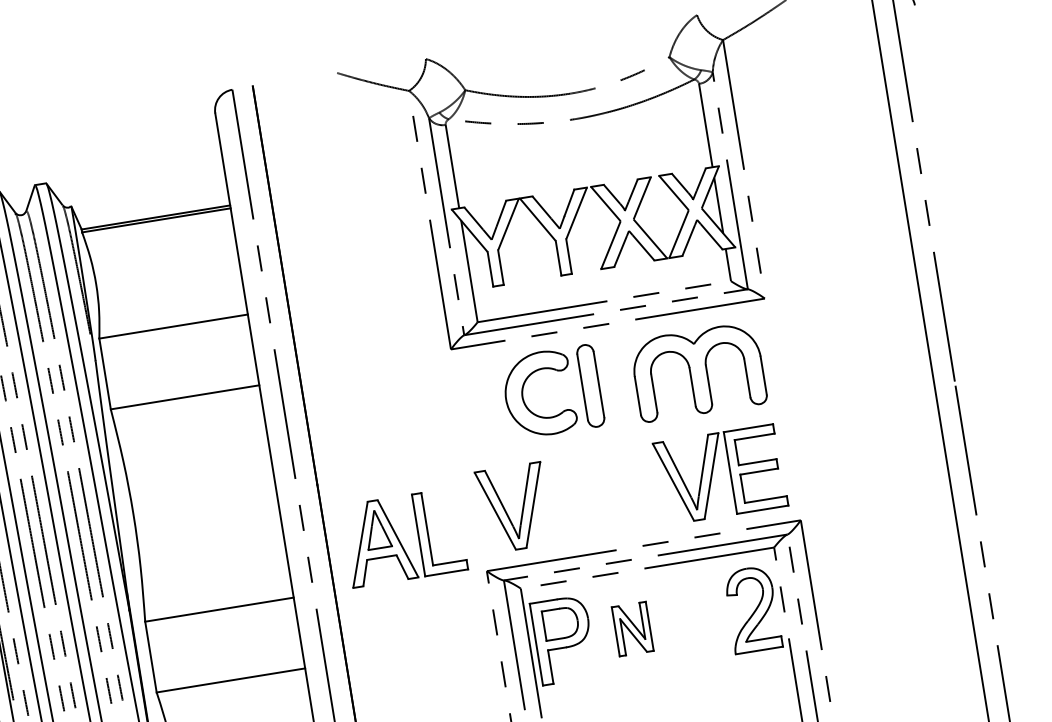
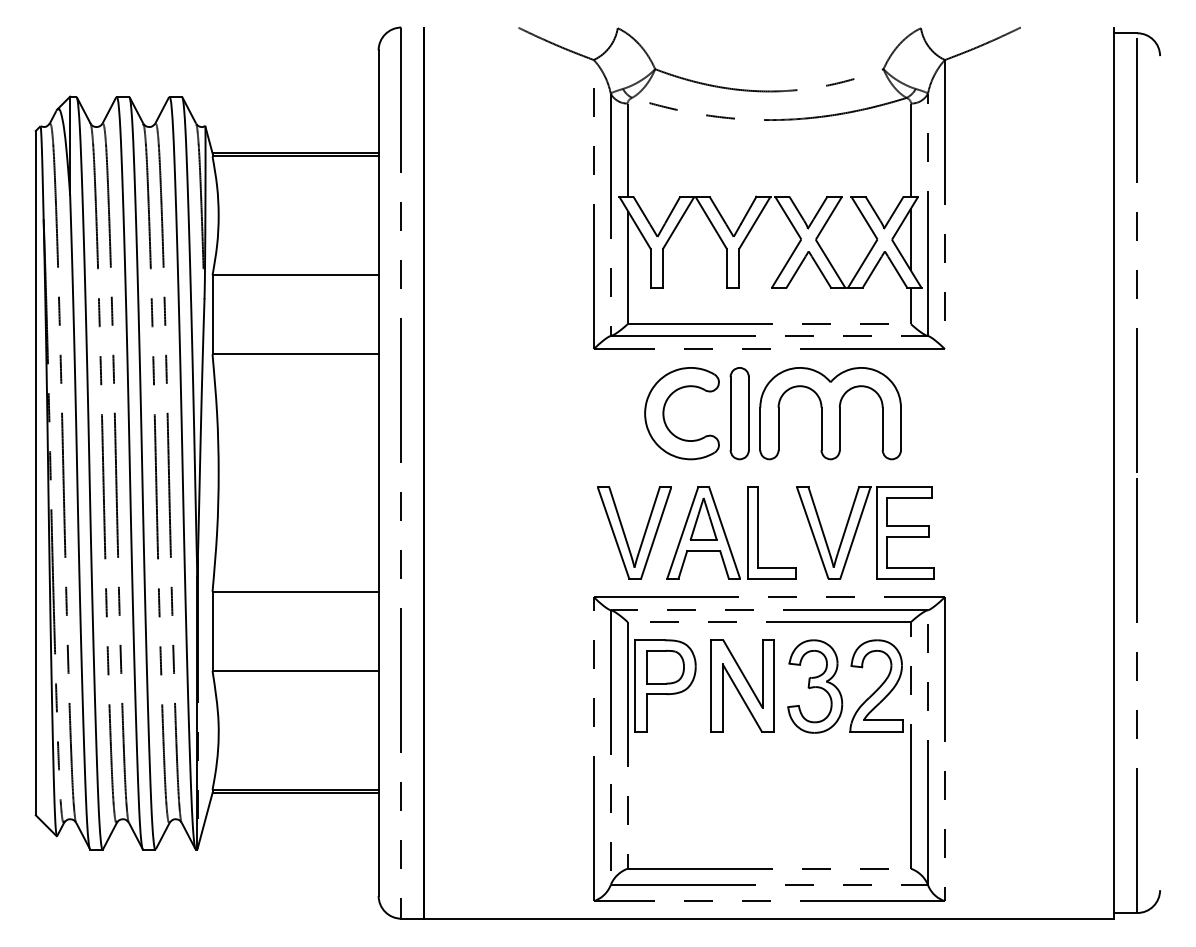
part: (698, 372) -> (830, 413), moved
part: (404, 537) -> (731, 532), moved
part: (698, 618) -> (815, 686), added
part: (632, 628) -> (742, 685), size x1.67

